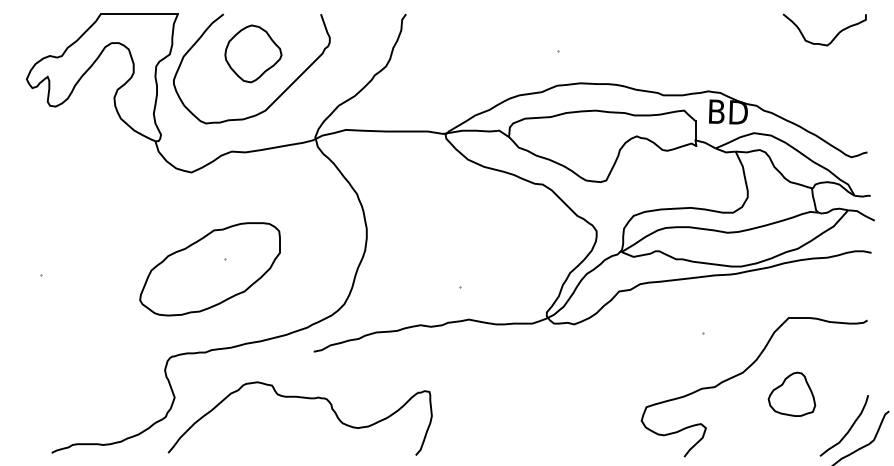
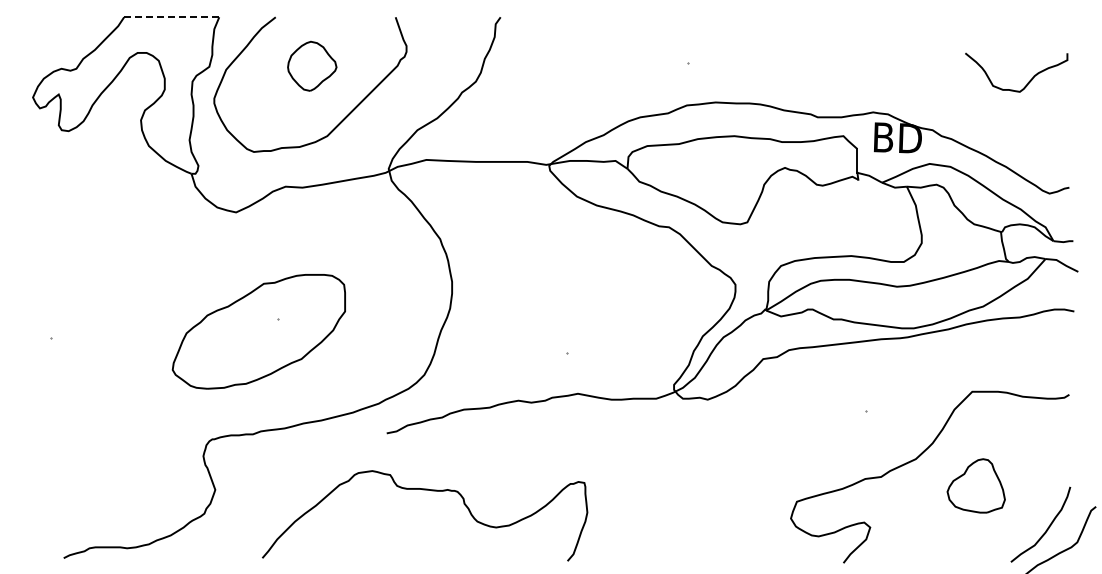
line: (139, 14) -> (171, 17), solid -> dashed
curve: (833, 37) -> (1027, 82), moved
part: (252, 54) -> (311, 66), size x0.7
curve: (305, 398) -> (431, 491), moved

